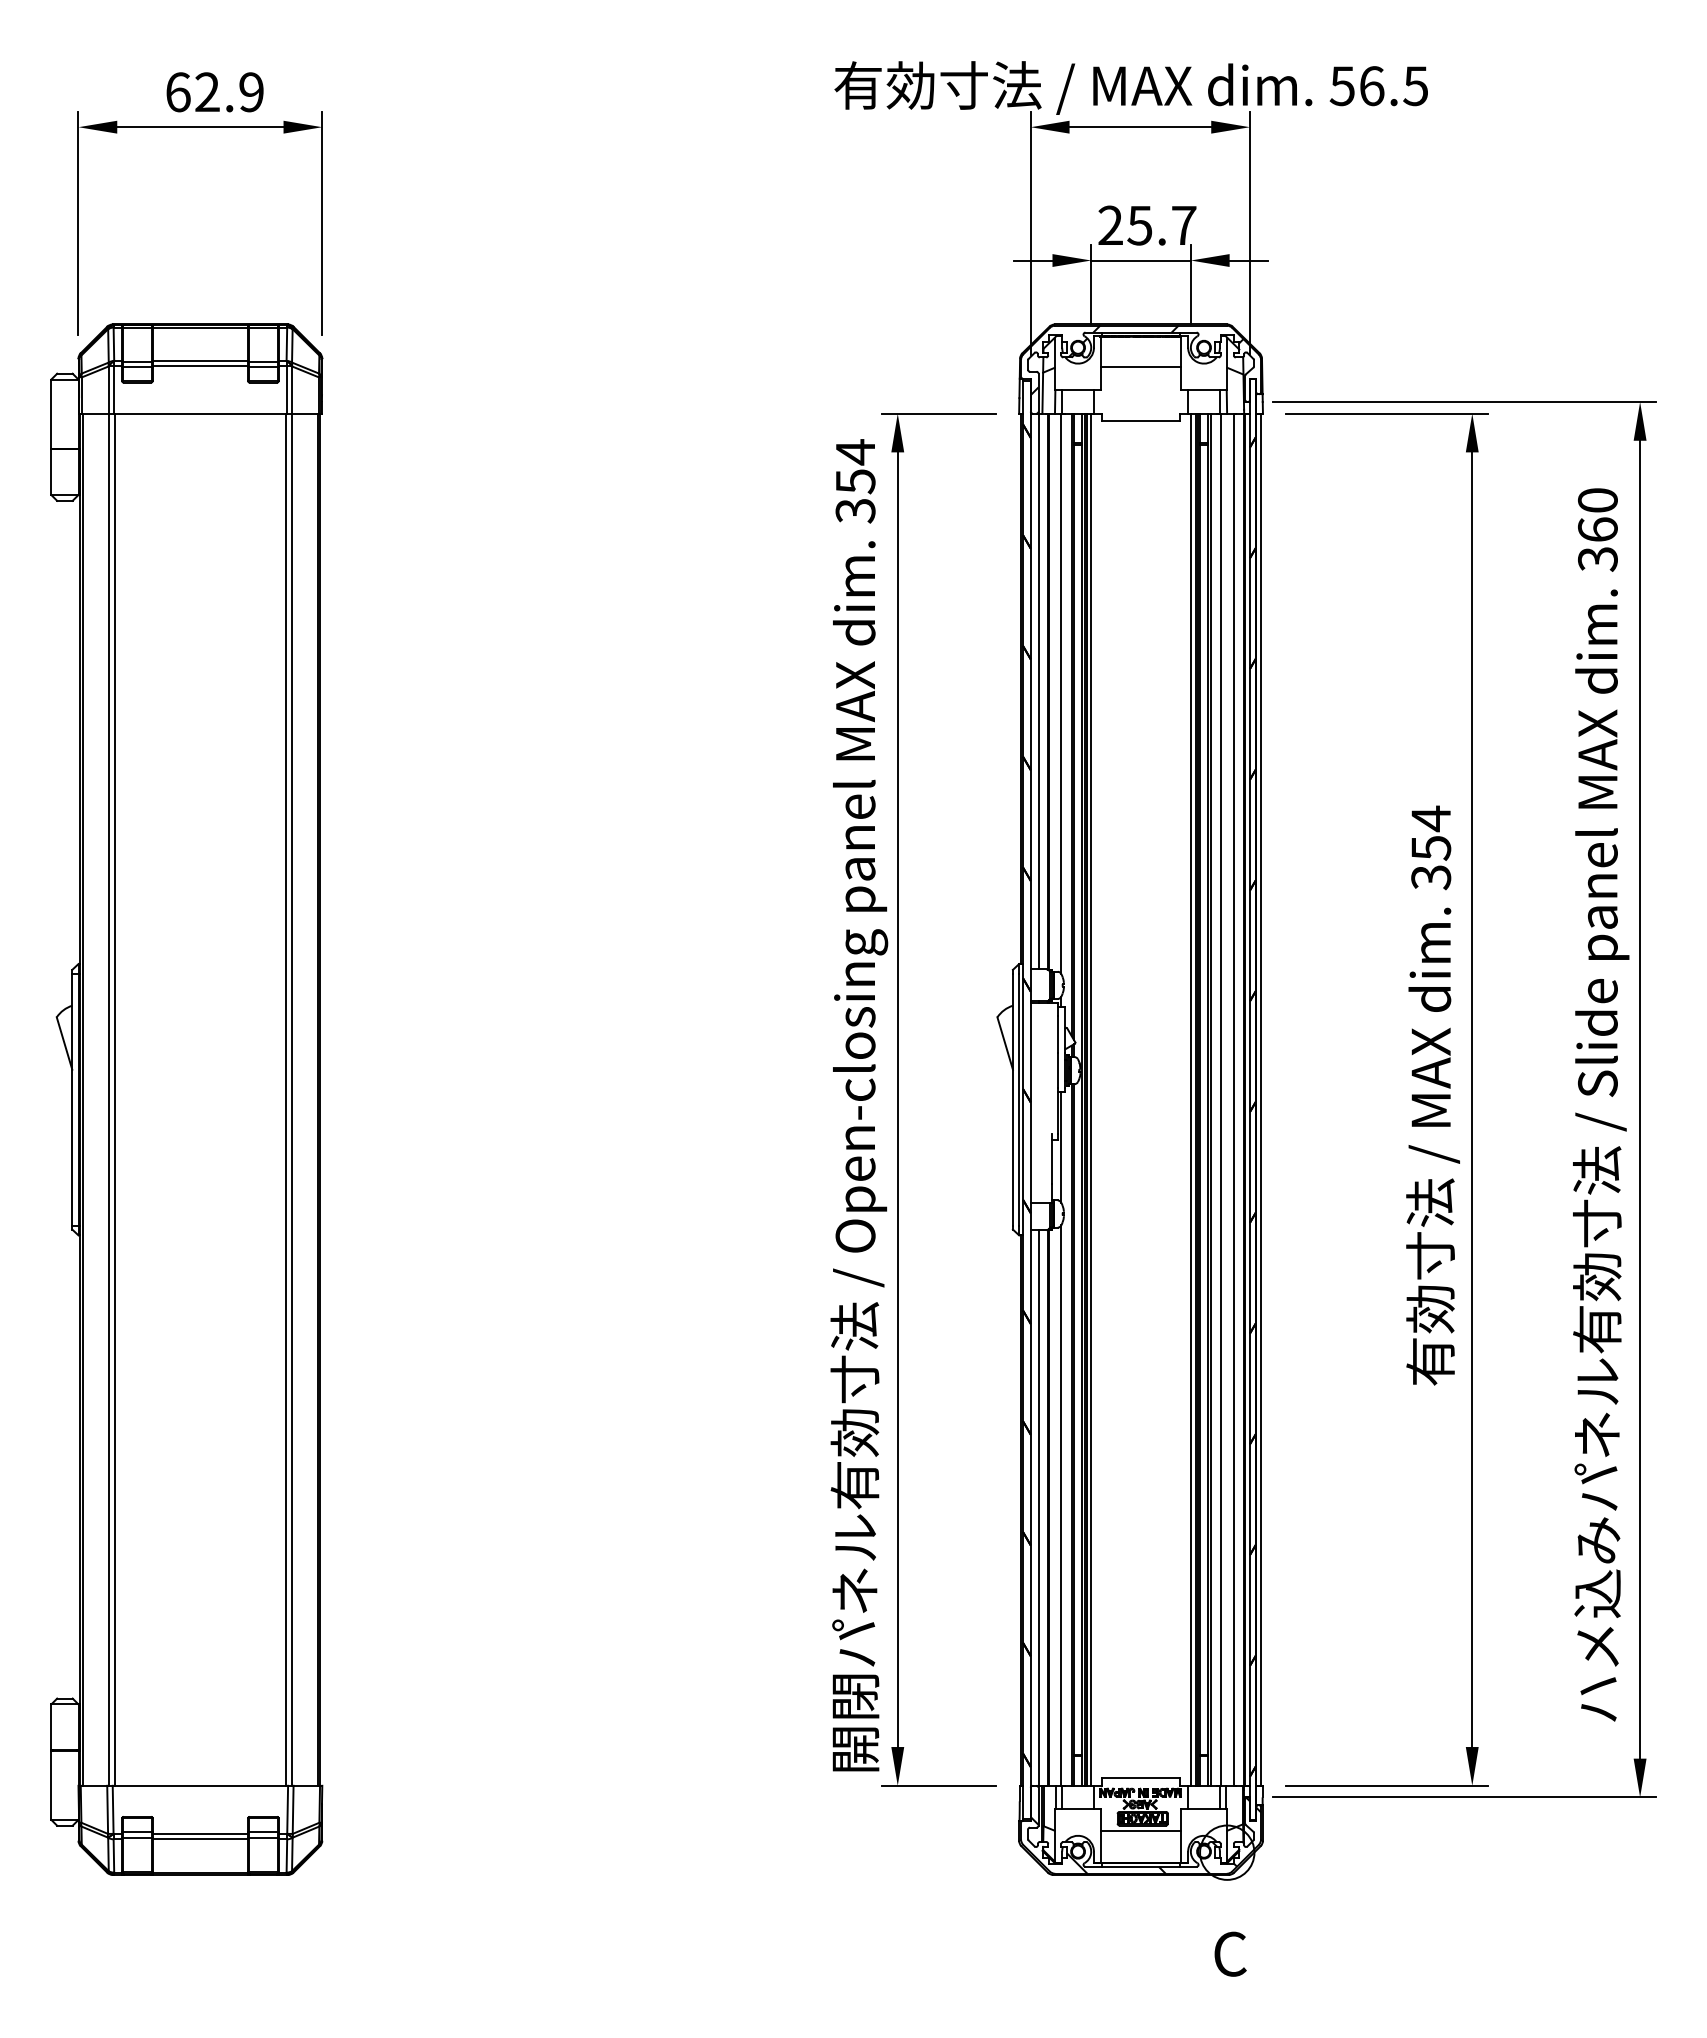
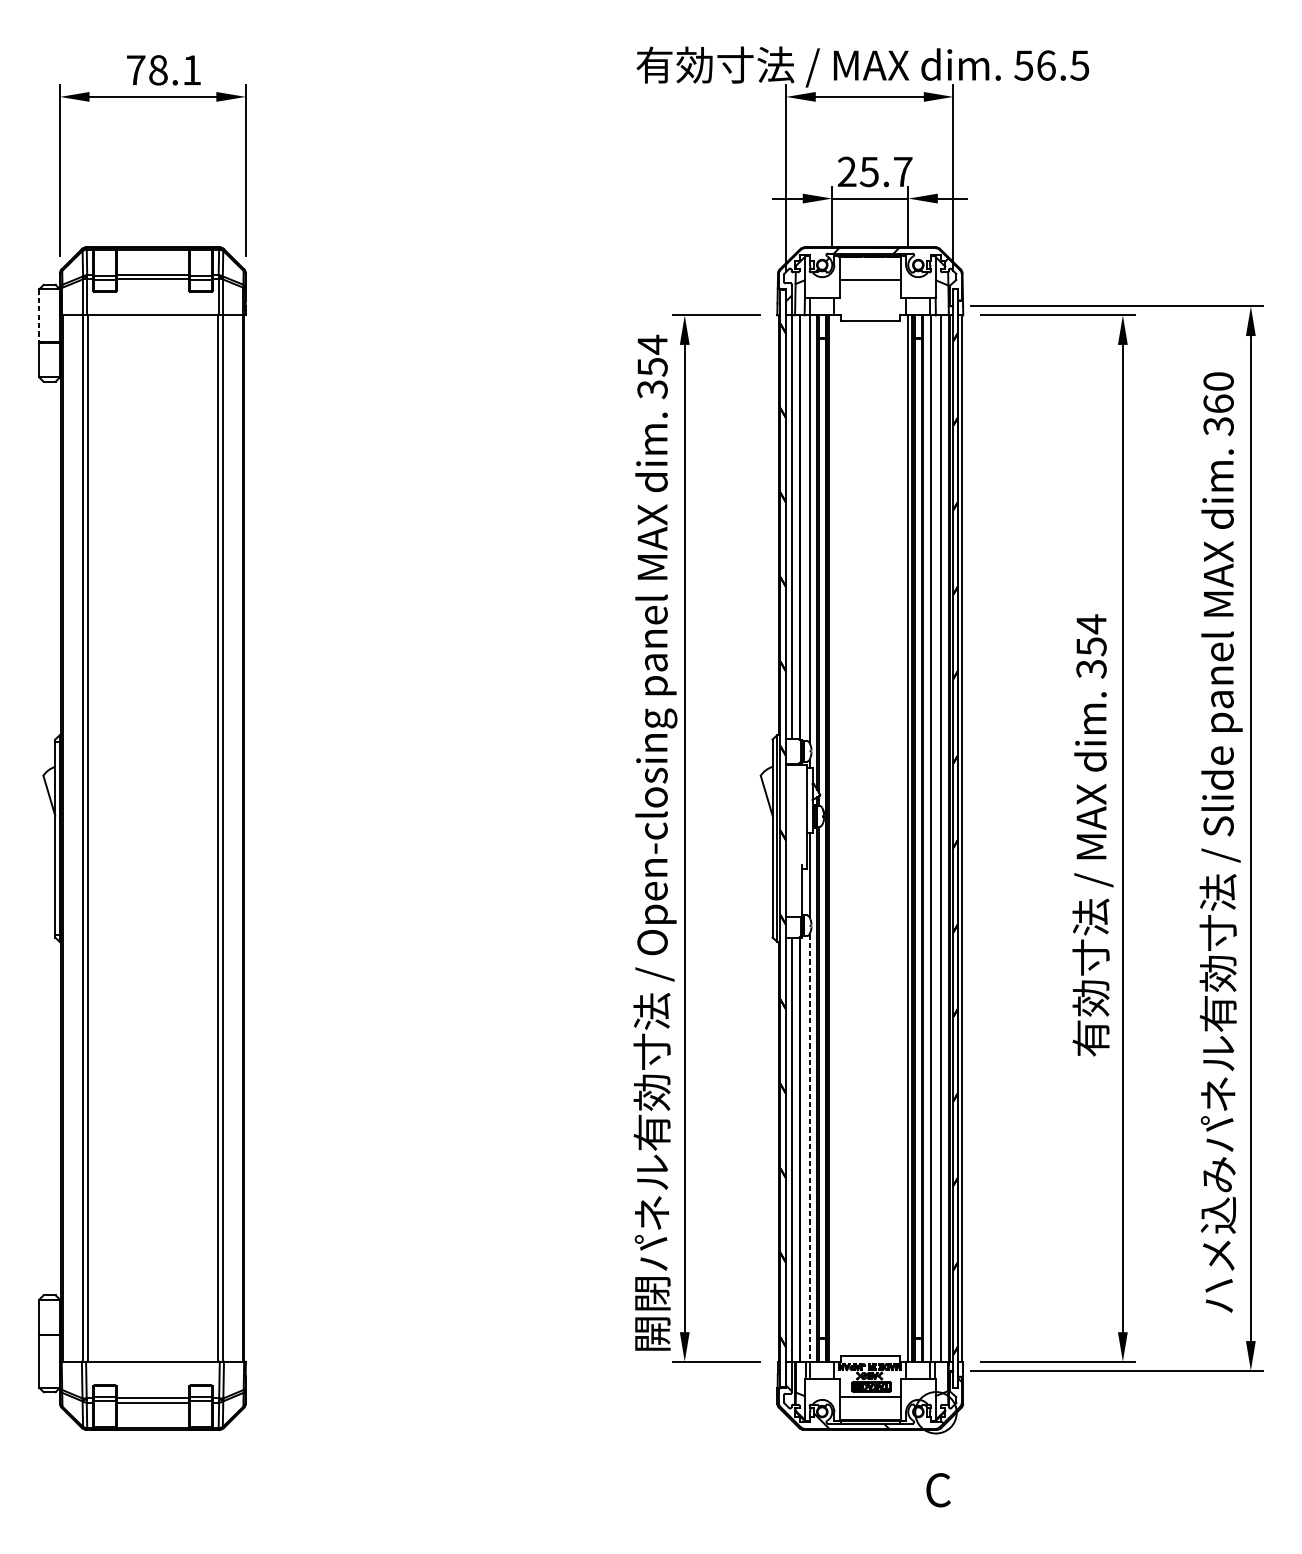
text: (214, 92) -> (163, 70), 62.9 -> 78.1
line: (51, 414) -> (39, 316), solid -> dashed
line: (1091, 1099) -> (832, 838), removed
line: (1061, 1506) -> (809, 1148), solid -> dashed

